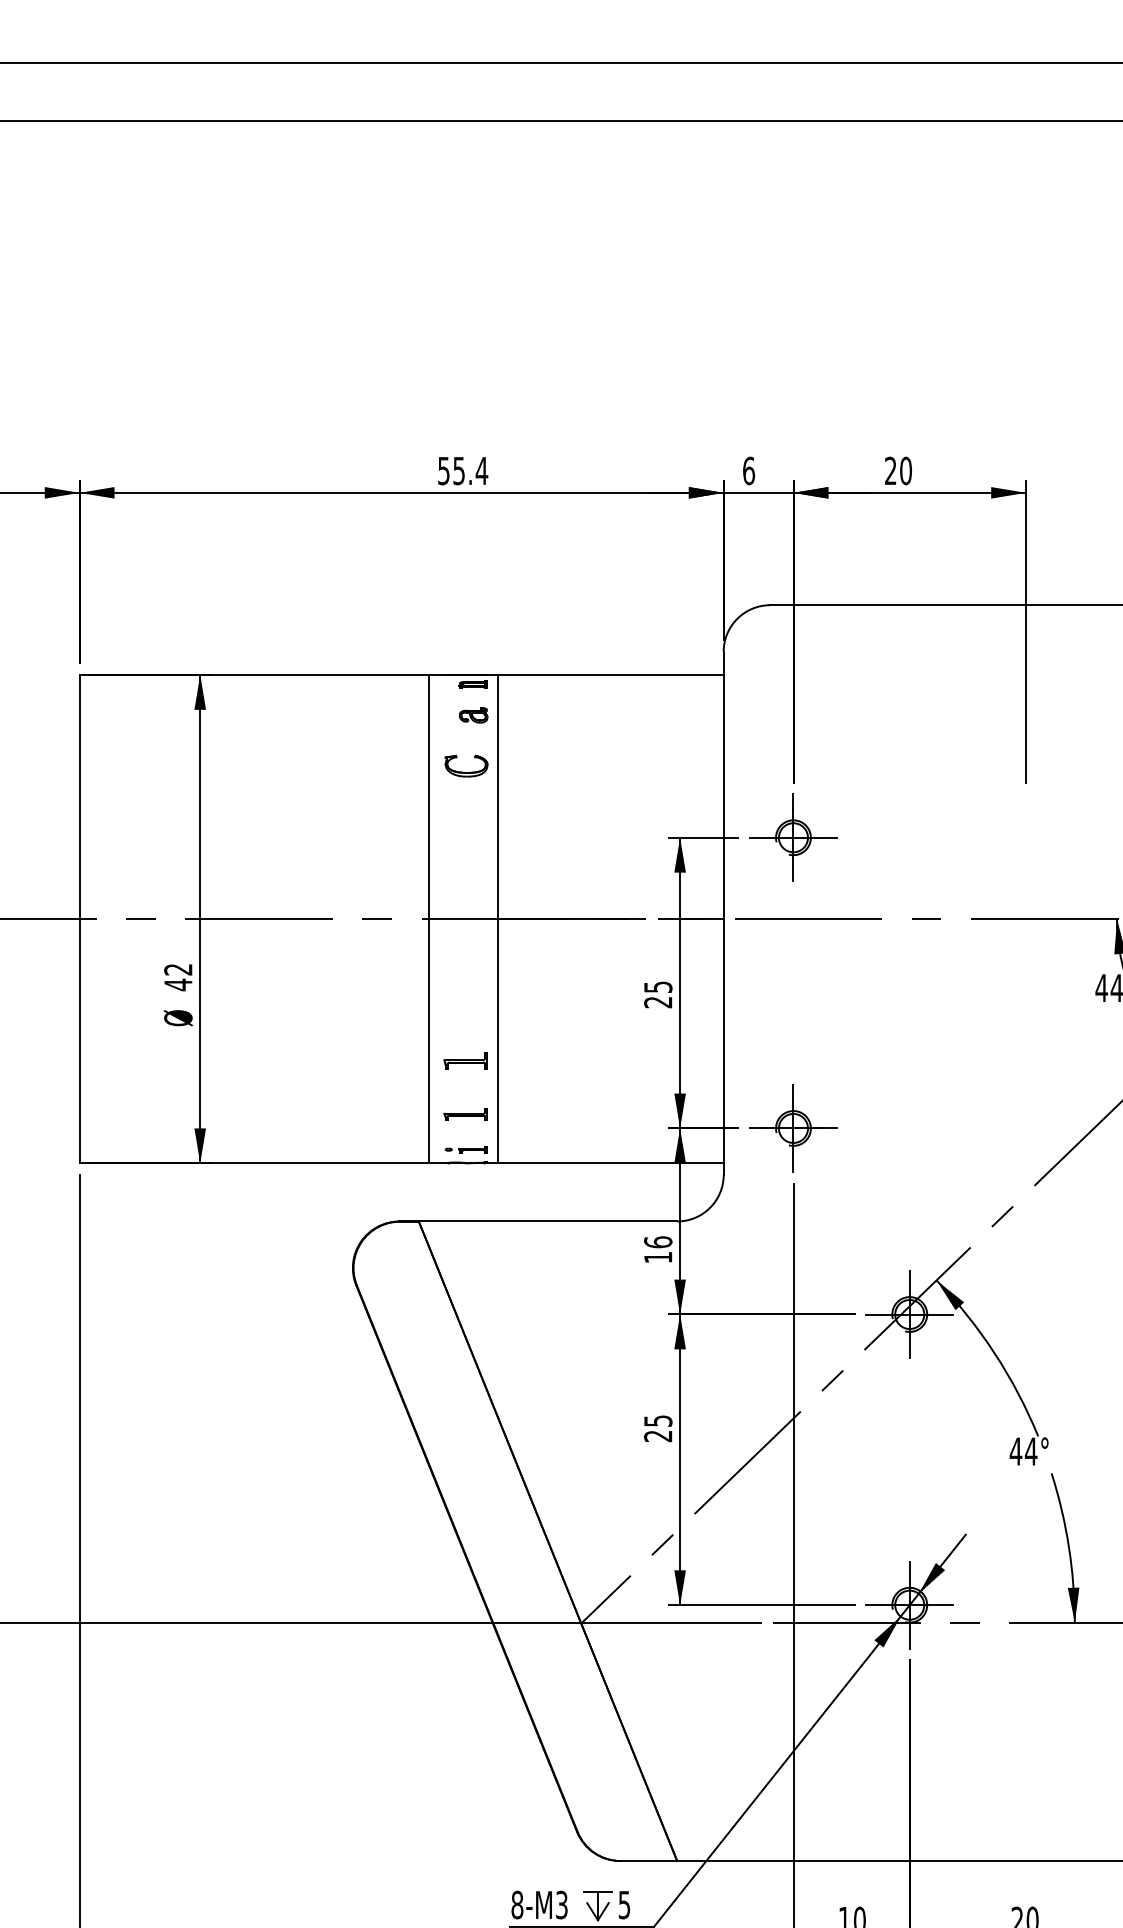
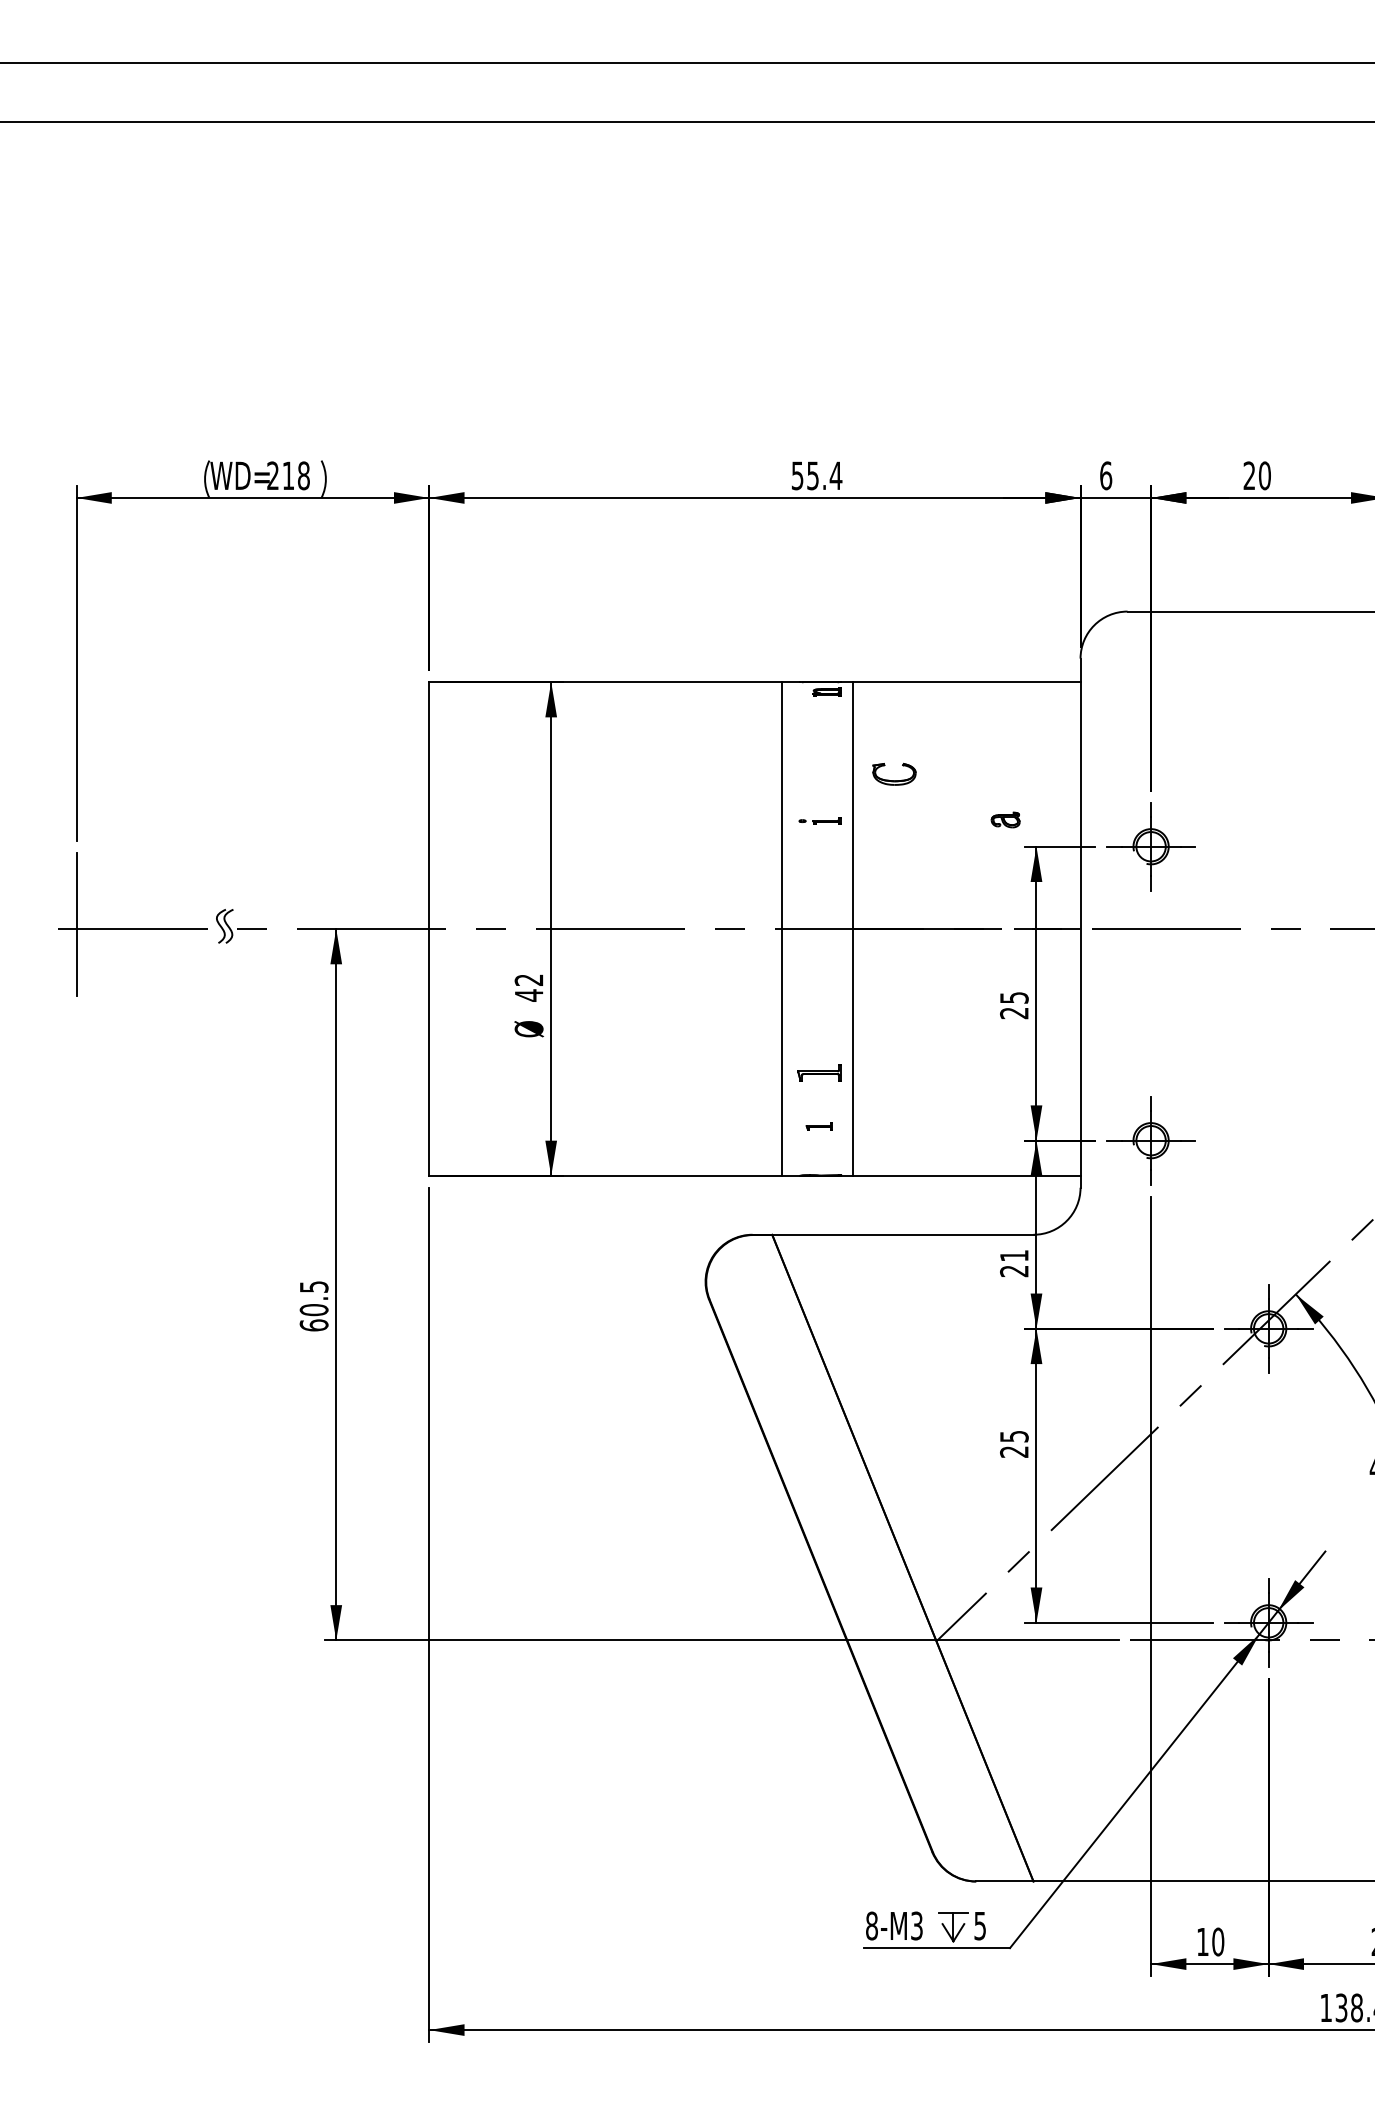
part: (473, 714) -> (1005, 819), moved
part: (466, 772) -> (894, 780), moved
part: (465, 1114) -> (819, 1126), size x0.6
part: (465, 1149) -> (819, 820), moved
text: (657, 1249) -> (1013, 1263), 16 -> 21

